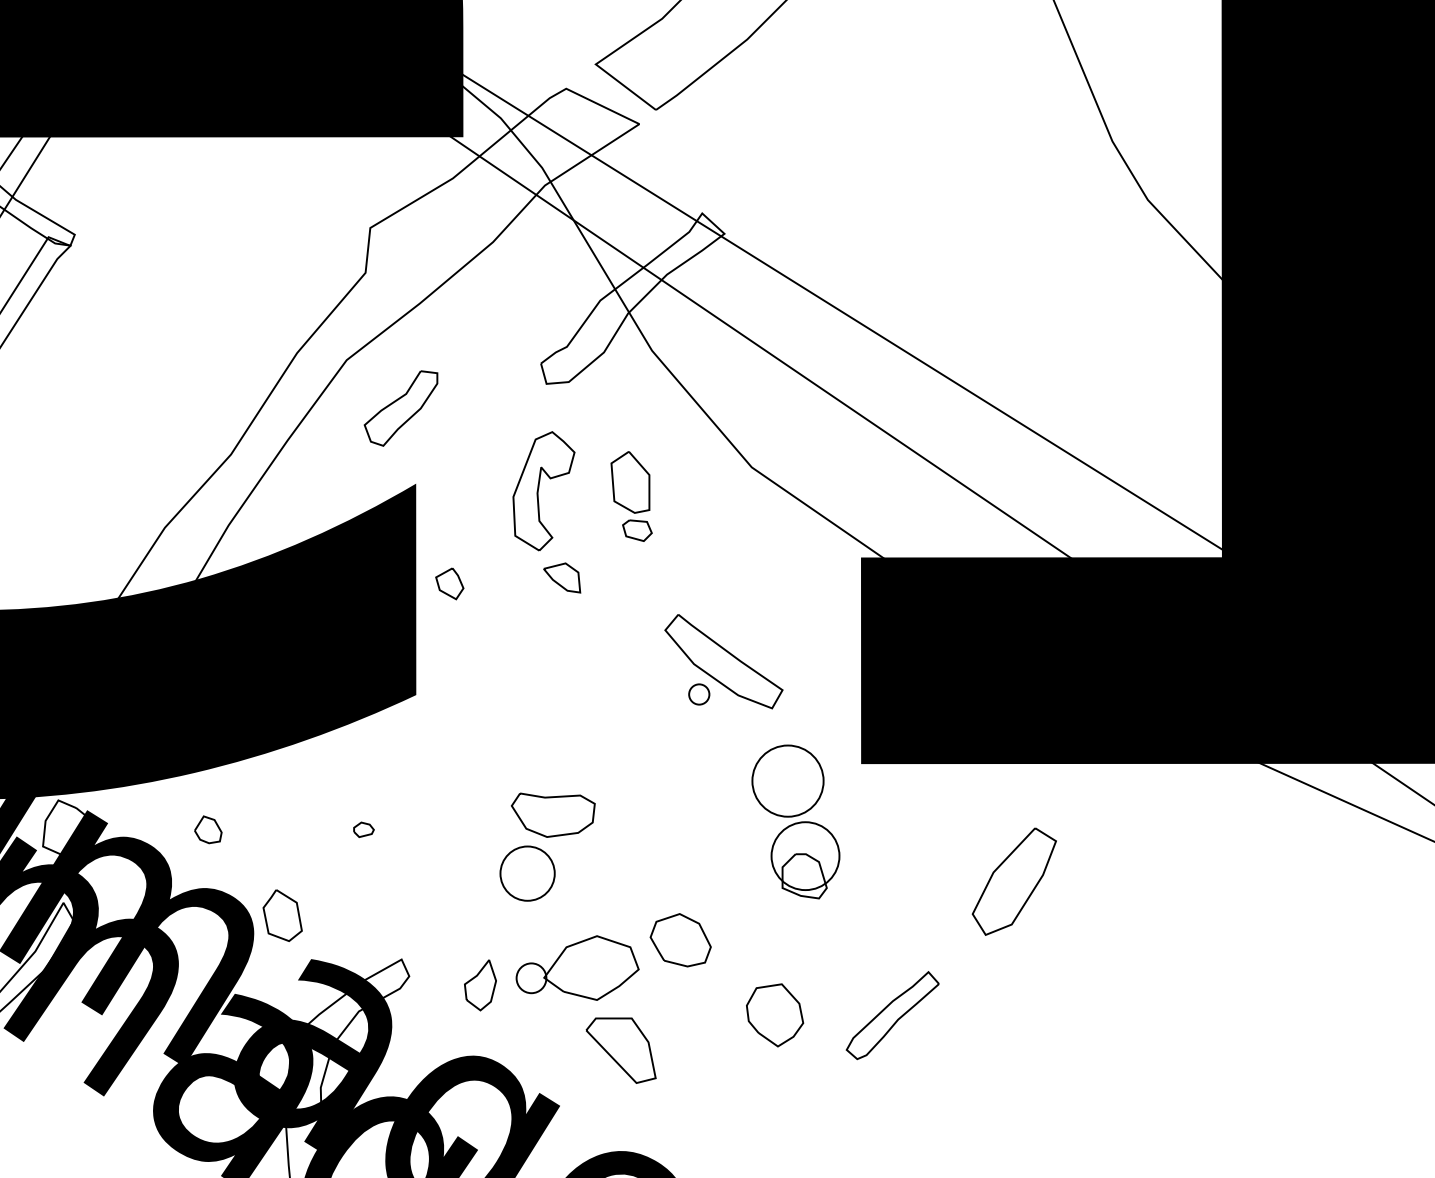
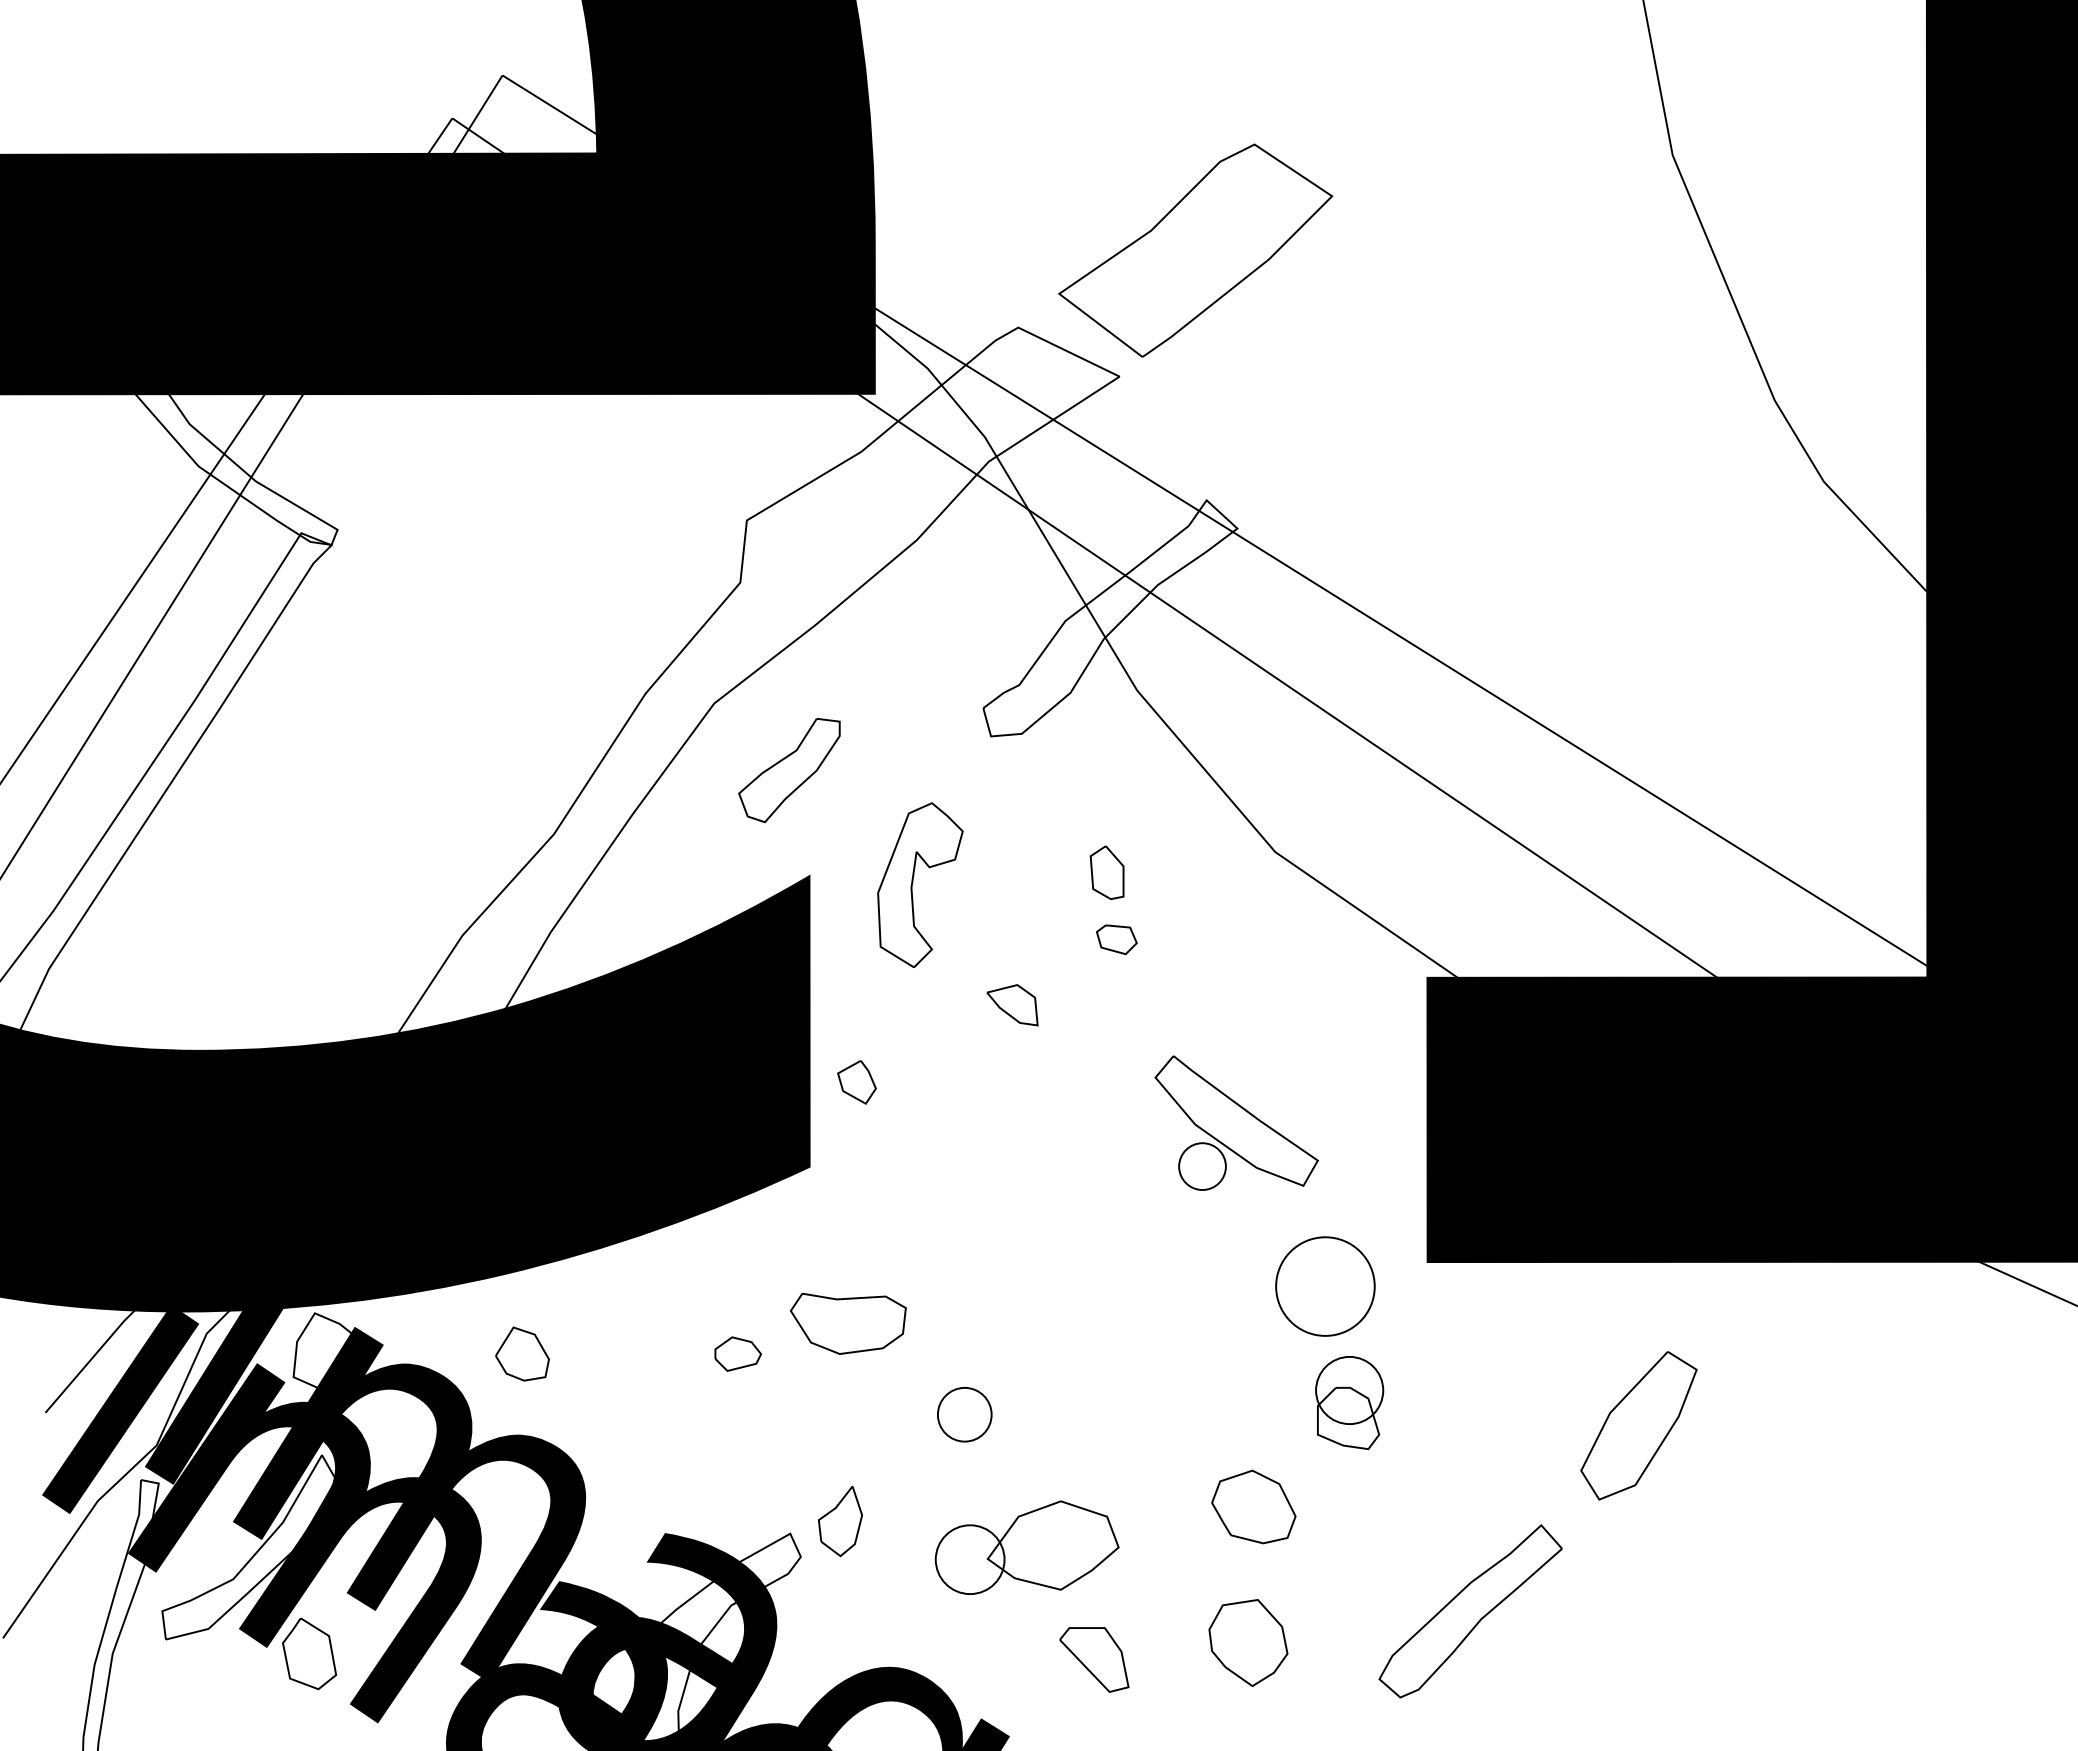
part: (629, 482) -> (1106, 872), size x0.62
part: (538, 489) -> (913, 882), moved
part: (449, 583) -> (856, 1082), moved
circle: (699, 694) -> (1202, 1166), size x1.67
part: (553, 815) -> (848, 1323), moved
part: (208, 829) -> (522, 1353), size x1.43
part: (363, 829) -> (737, 1353), size x1.67
circle: (805, 856) -> (1349, 1390), size x0.71
circle: (527, 873) -> (964, 1414), size x0.71
part: (282, 915) -> (309, 1653), moved
part: (680, 939) -> (1253, 1506), moved
circle: (531, 978) -> (969, 1559), size x1.67
part: (480, 985) -> (840, 1521), moved
part: (775, 1015) -> (1248, 1643), moved
part: (892, 1015) -> (1470, 1611), size x1.43
part: (621, 1050) -> (1094, 1659), size x0.71

